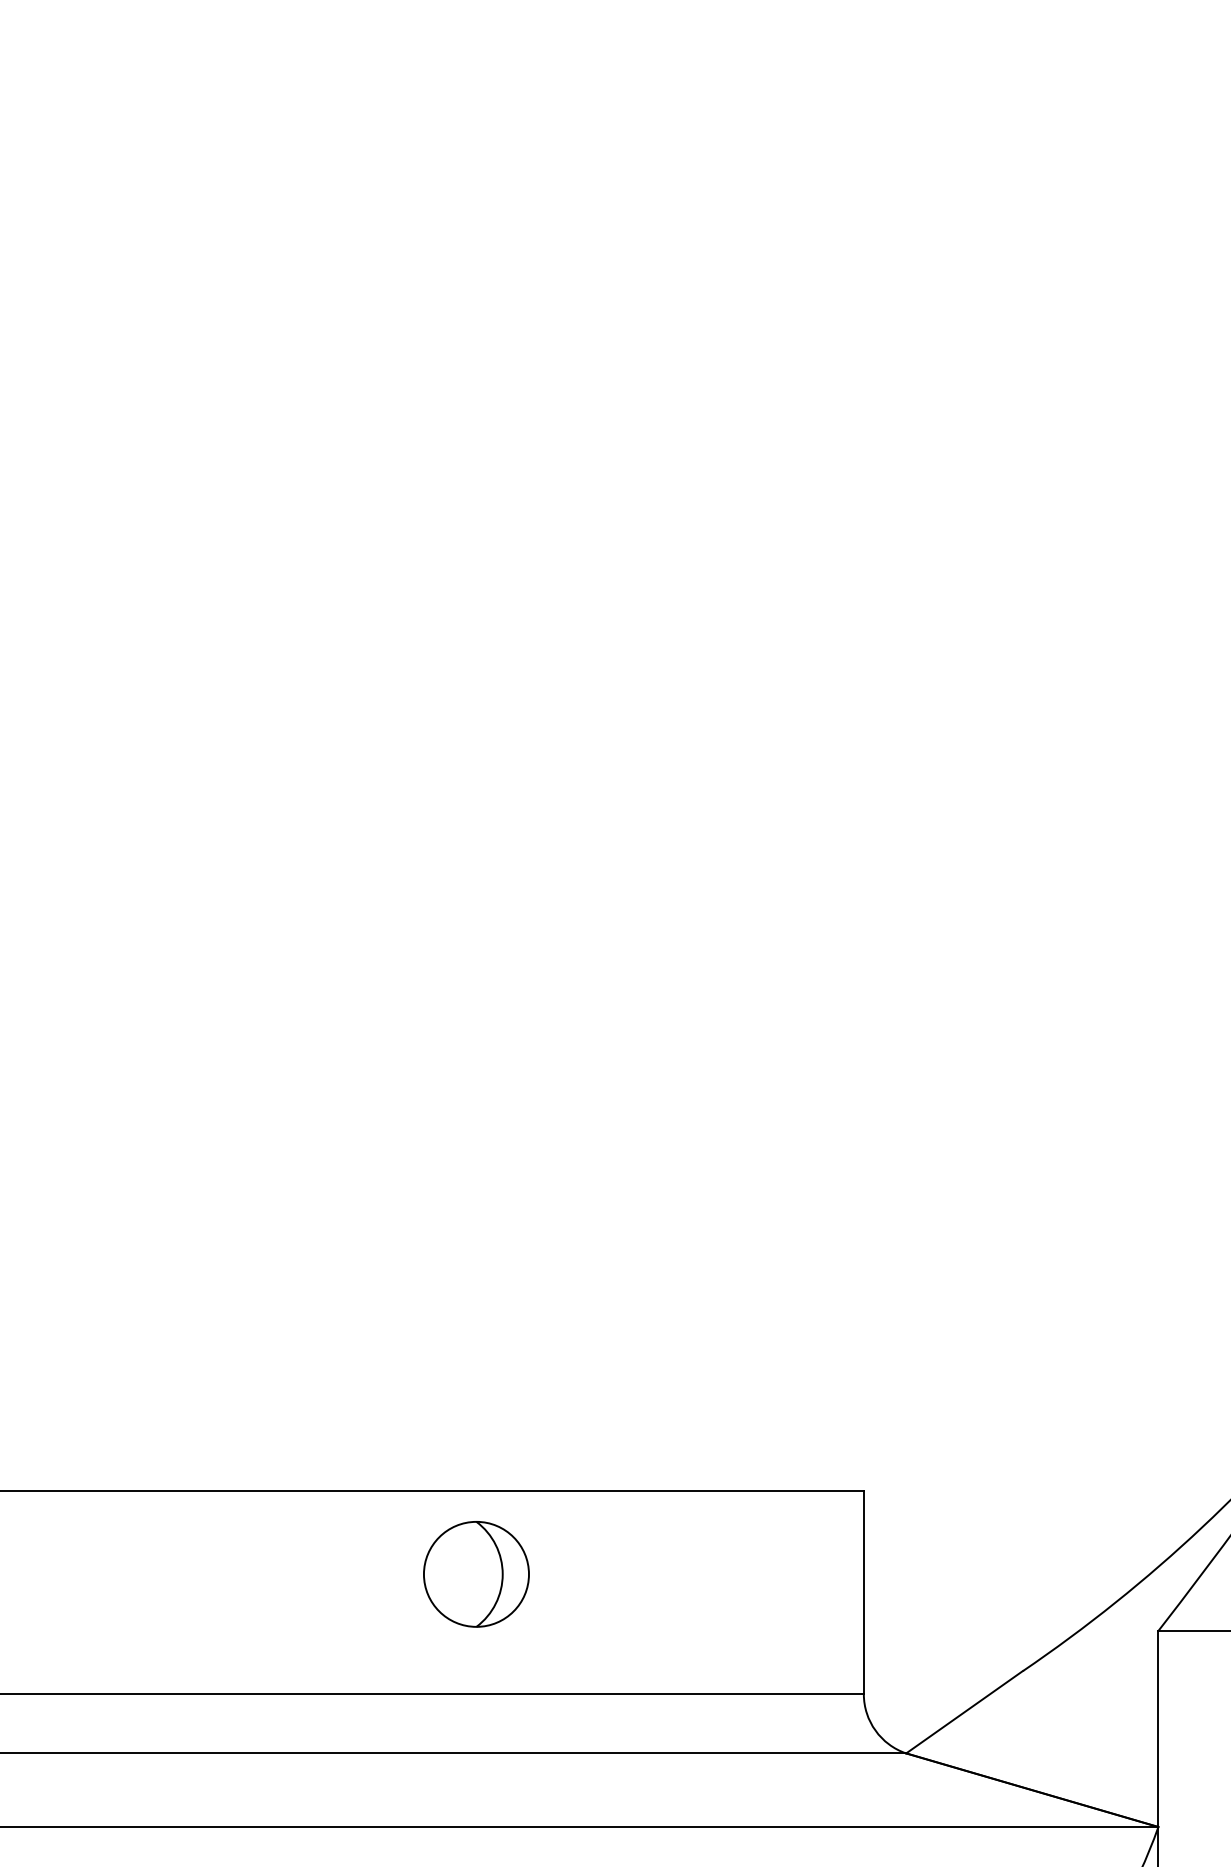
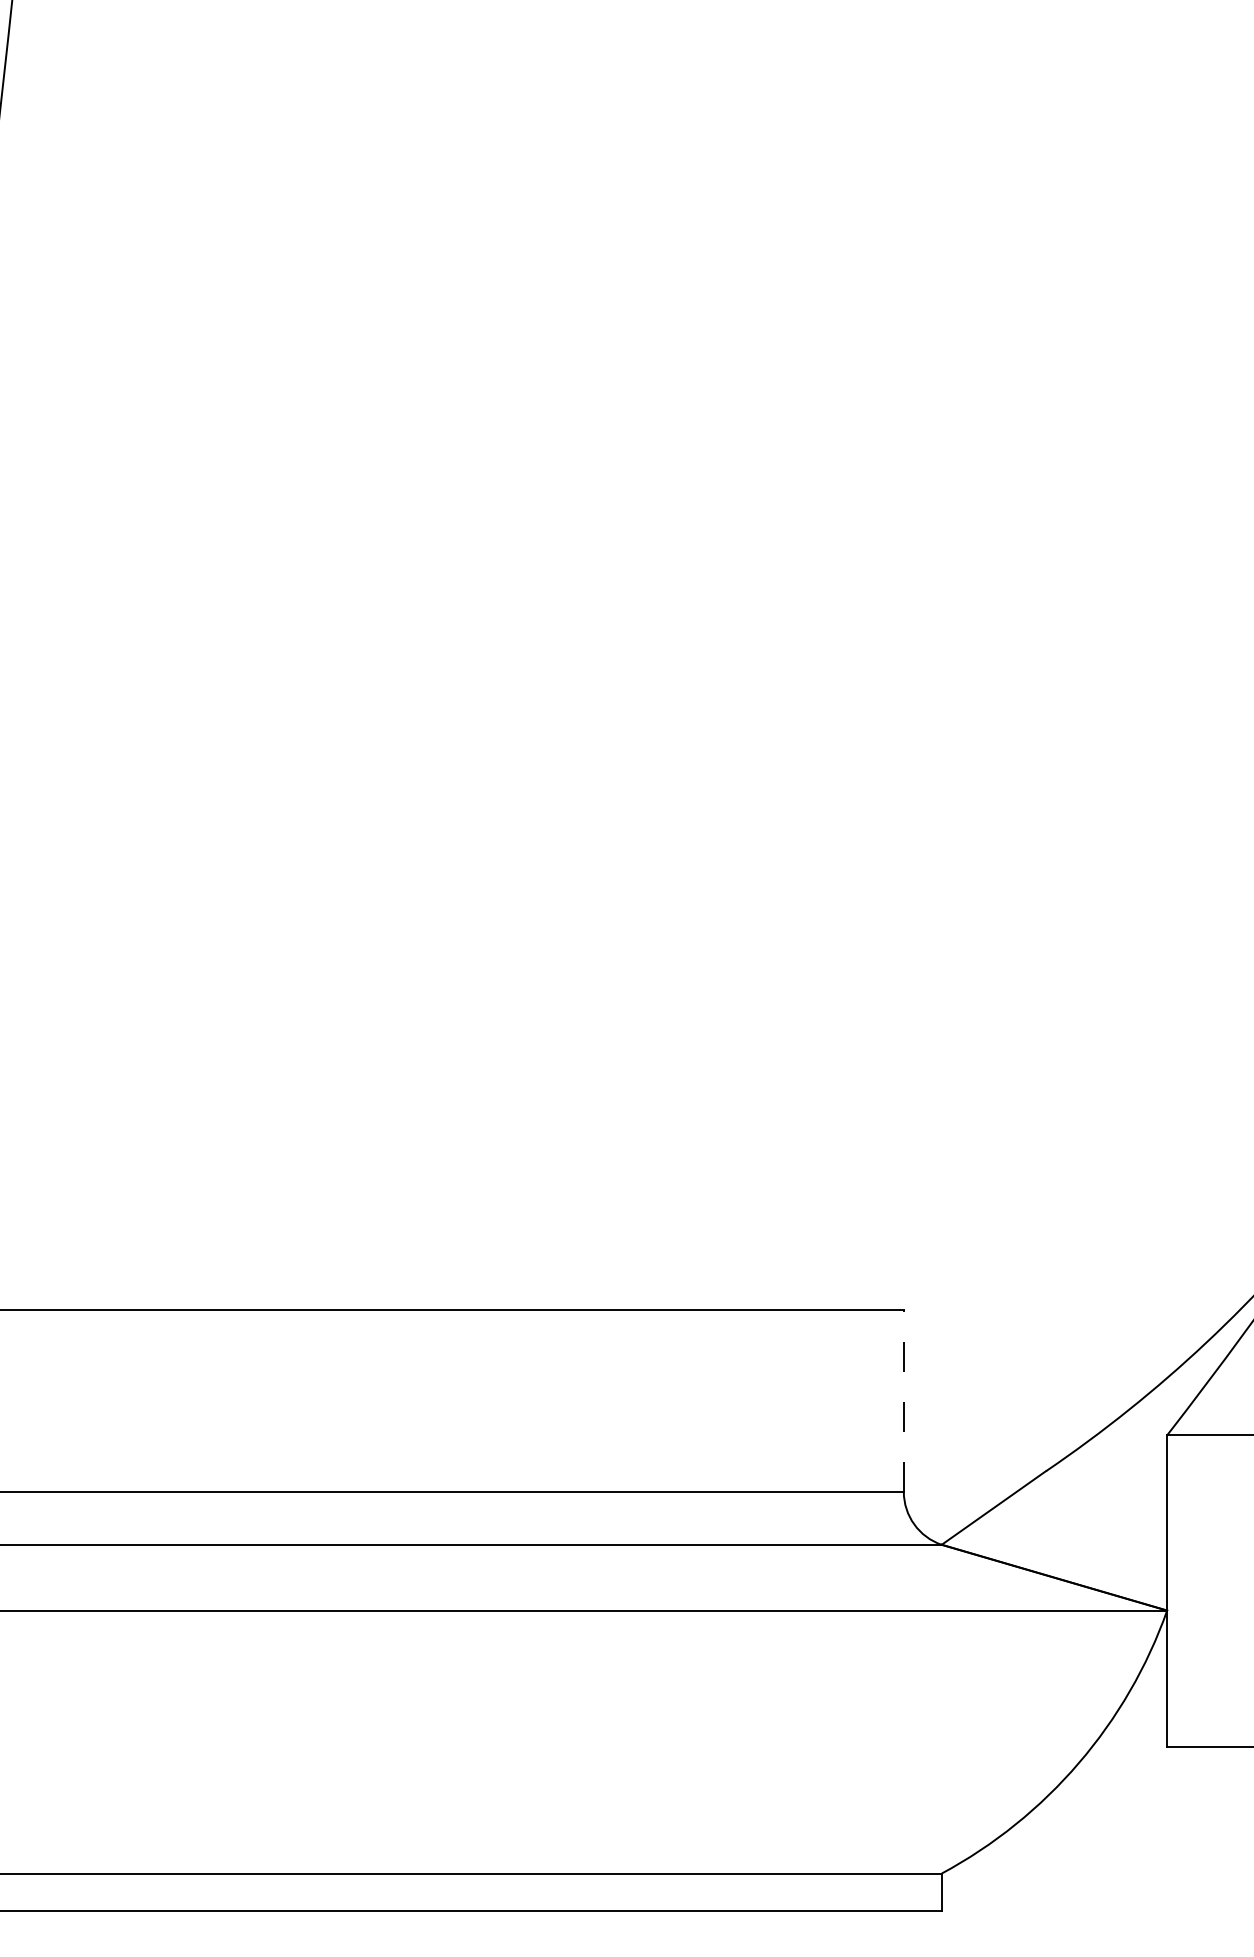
part: (476, 1574) -> (557, 1384), removed
line: (863, 1591) -> (903, 1400), solid -> dashed

